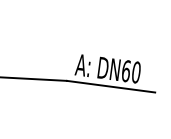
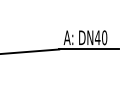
text: (125, 70) -> (97, 37), DN60 -> DN40

